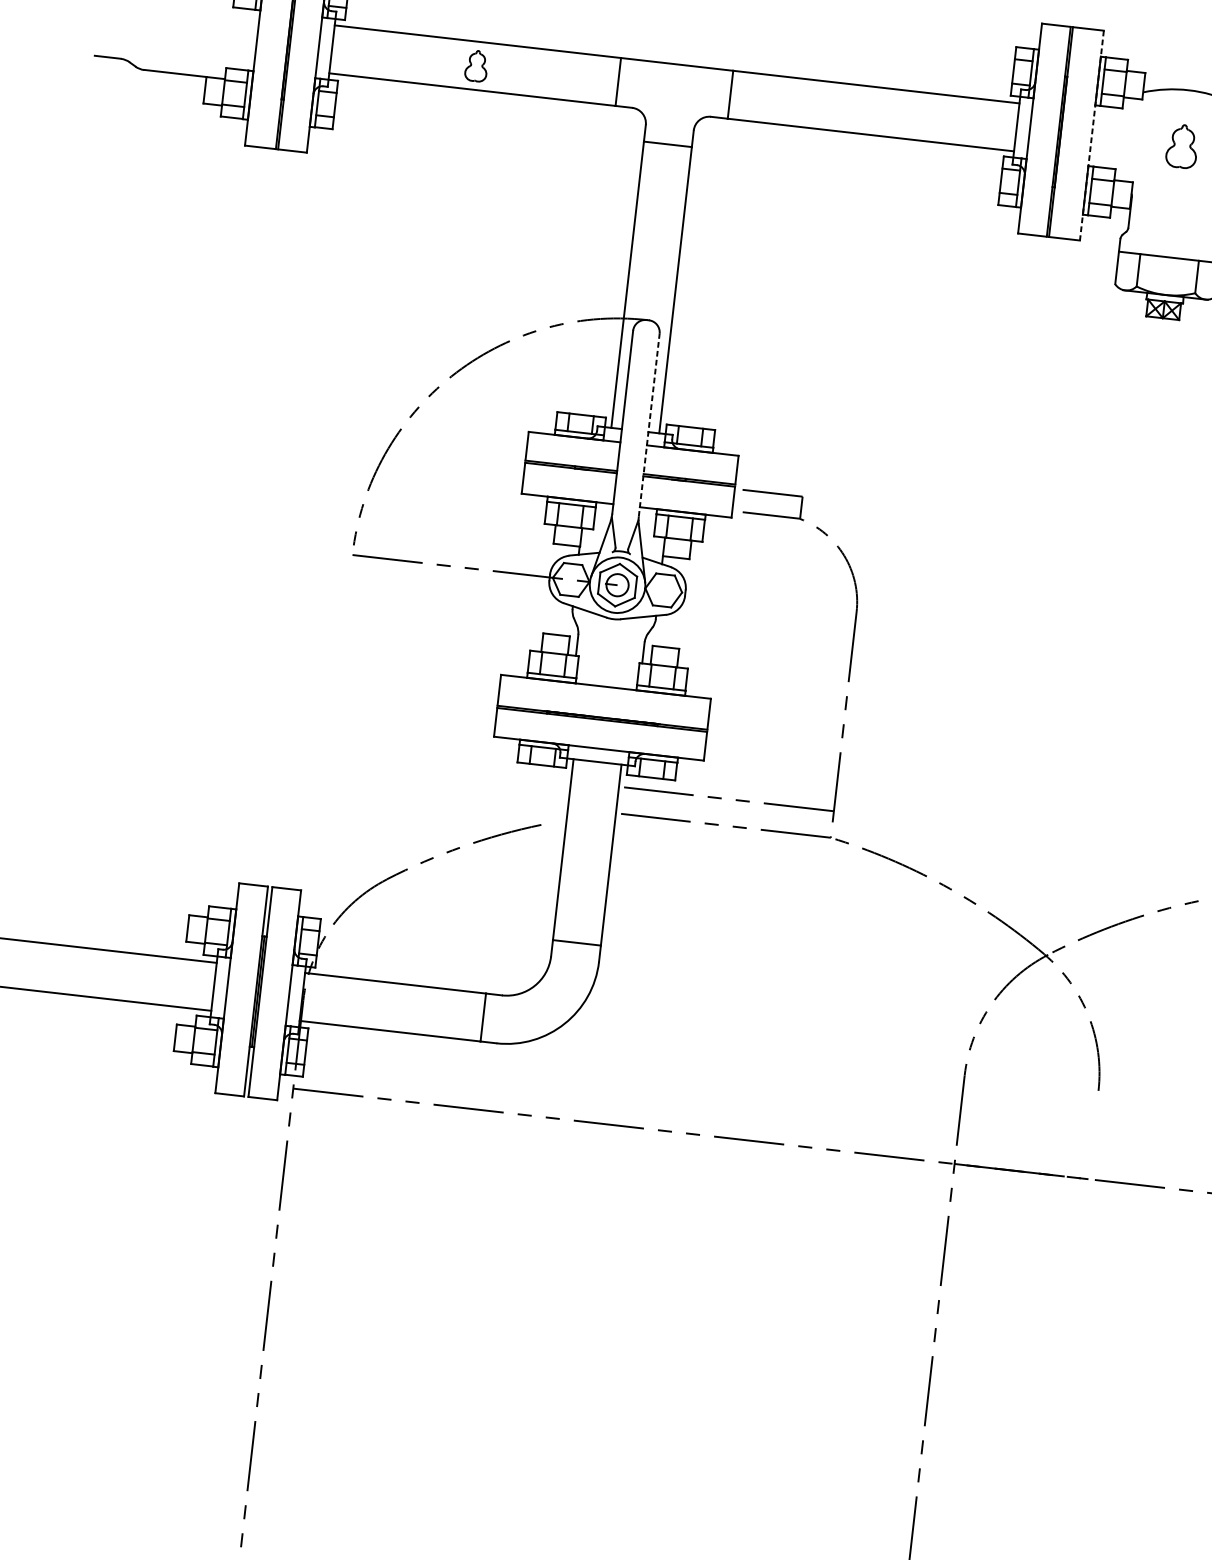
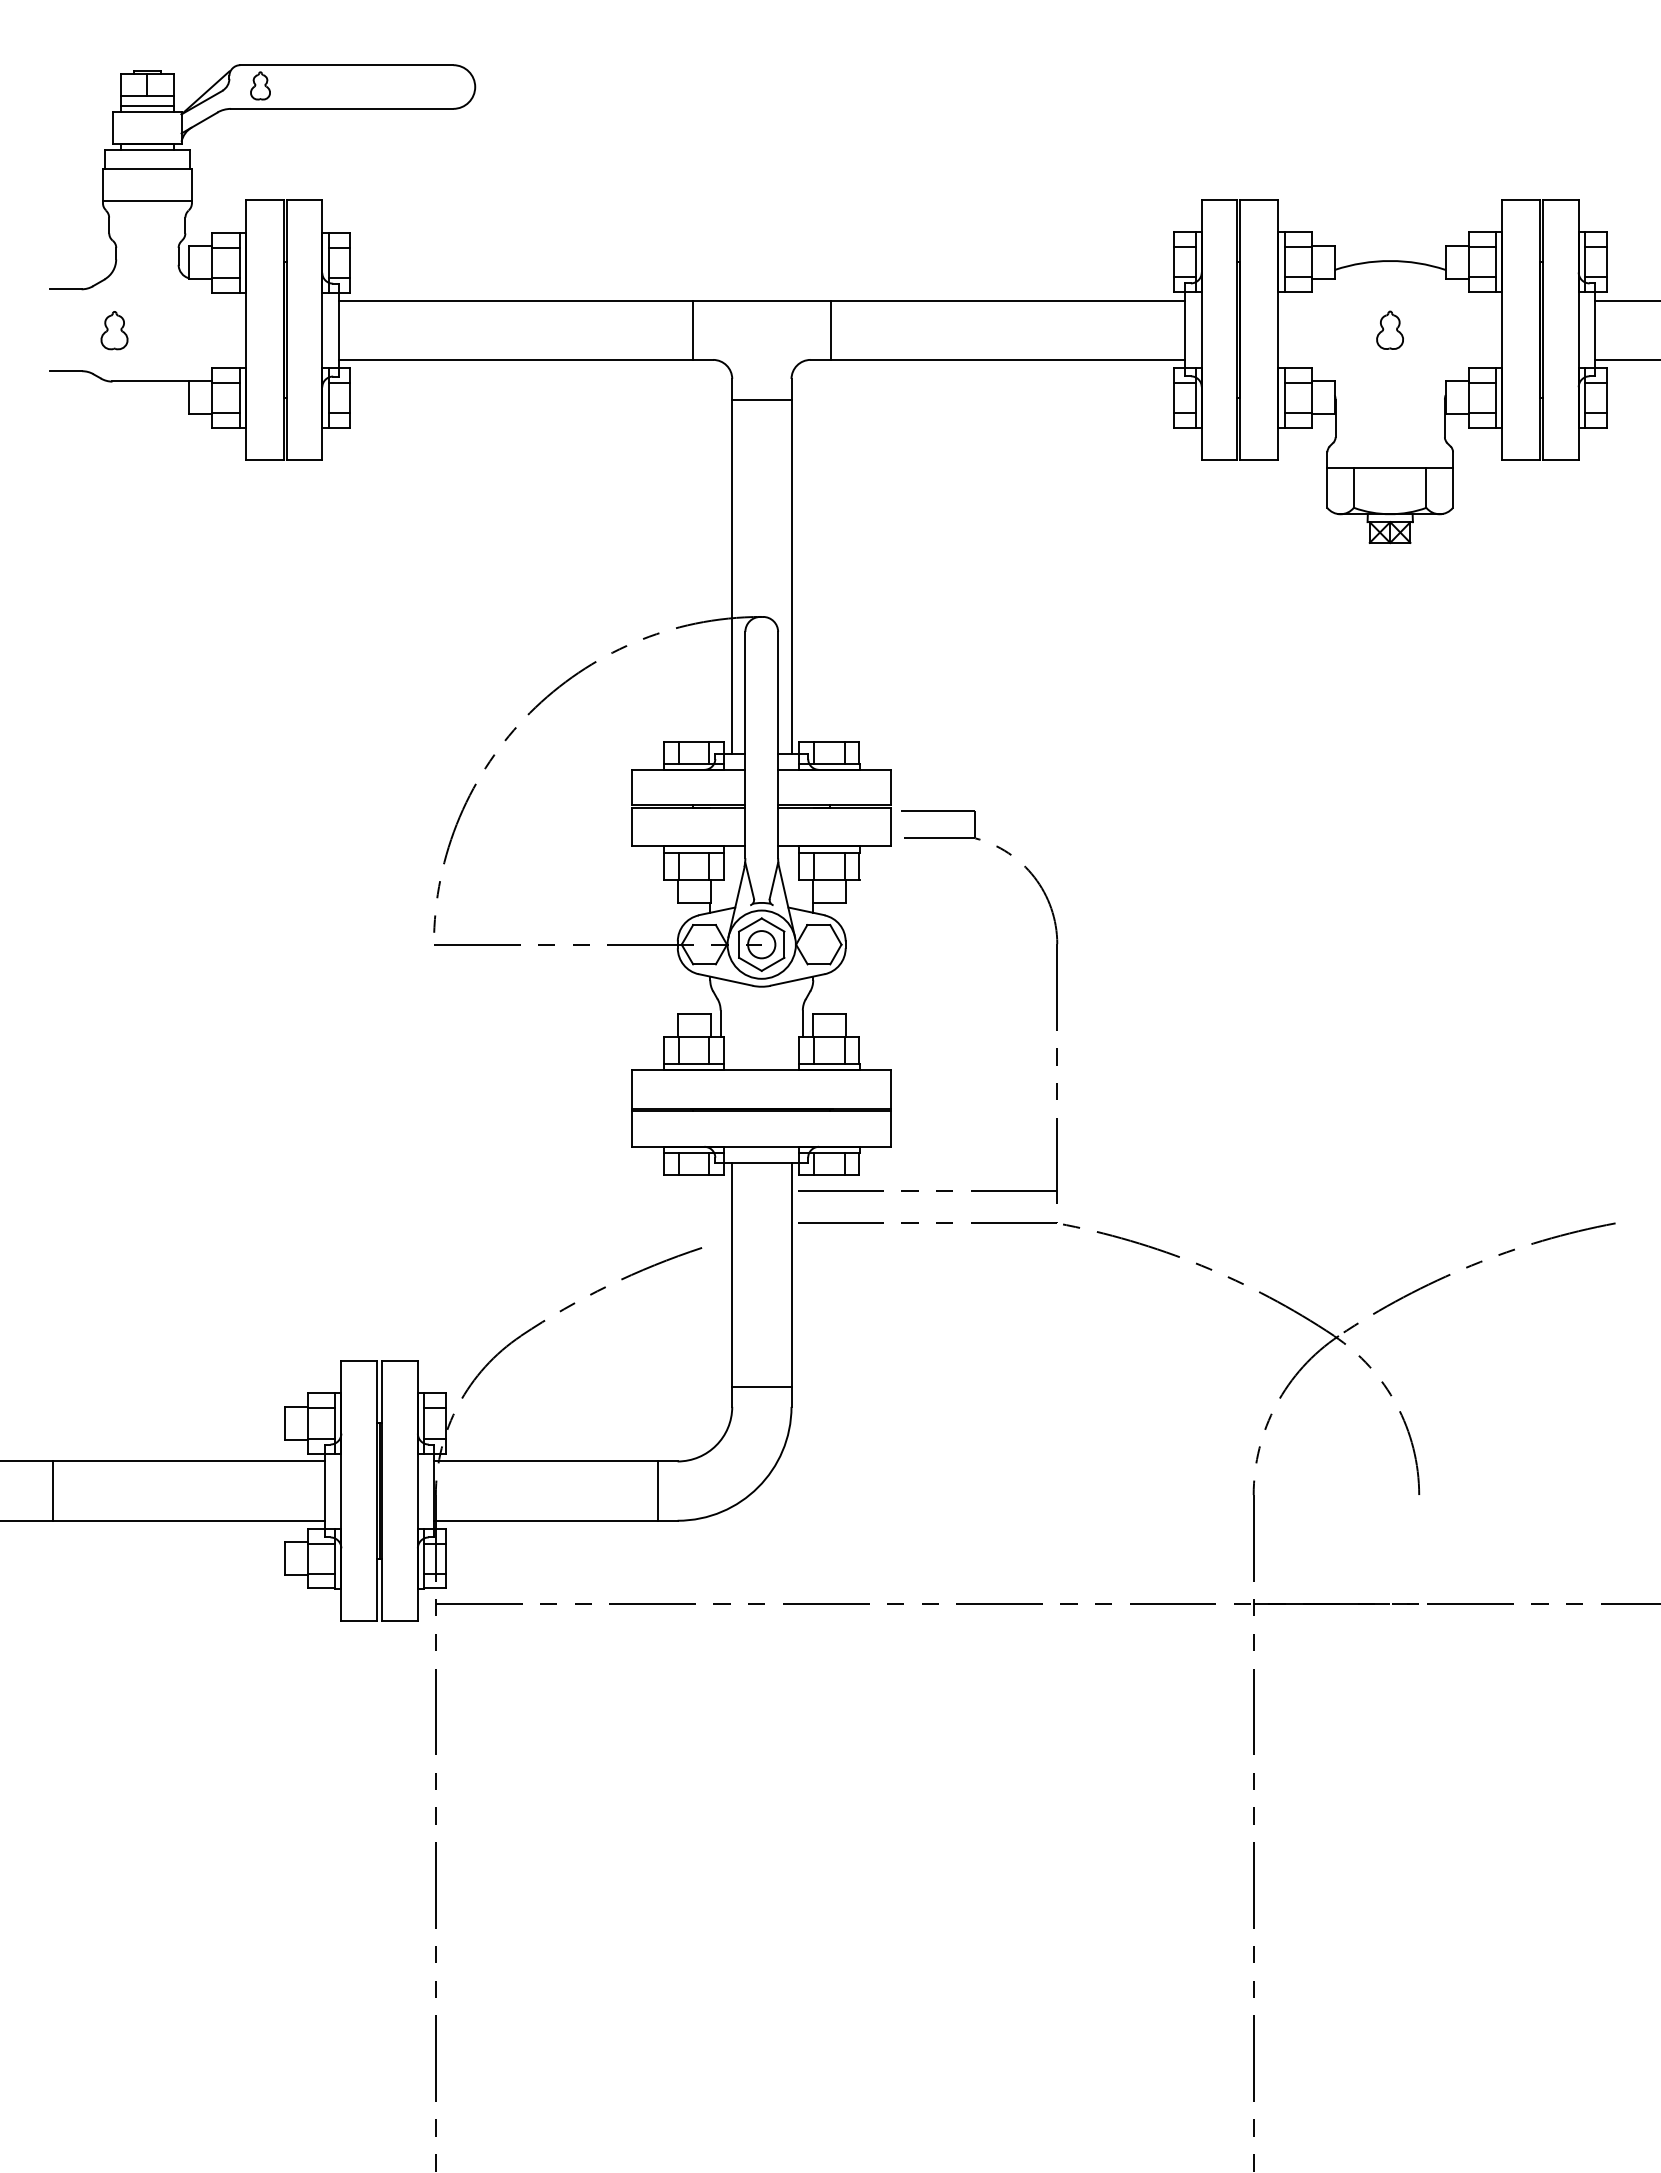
part: (476, 66) -> (114, 330), moved
line: (1092, 135) -> (1278, 329), dashed -> solid
part: (1181, 145) -> (1389, 329), size x0.71
line: (649, 424) -> (778, 744), dashed -> solid

